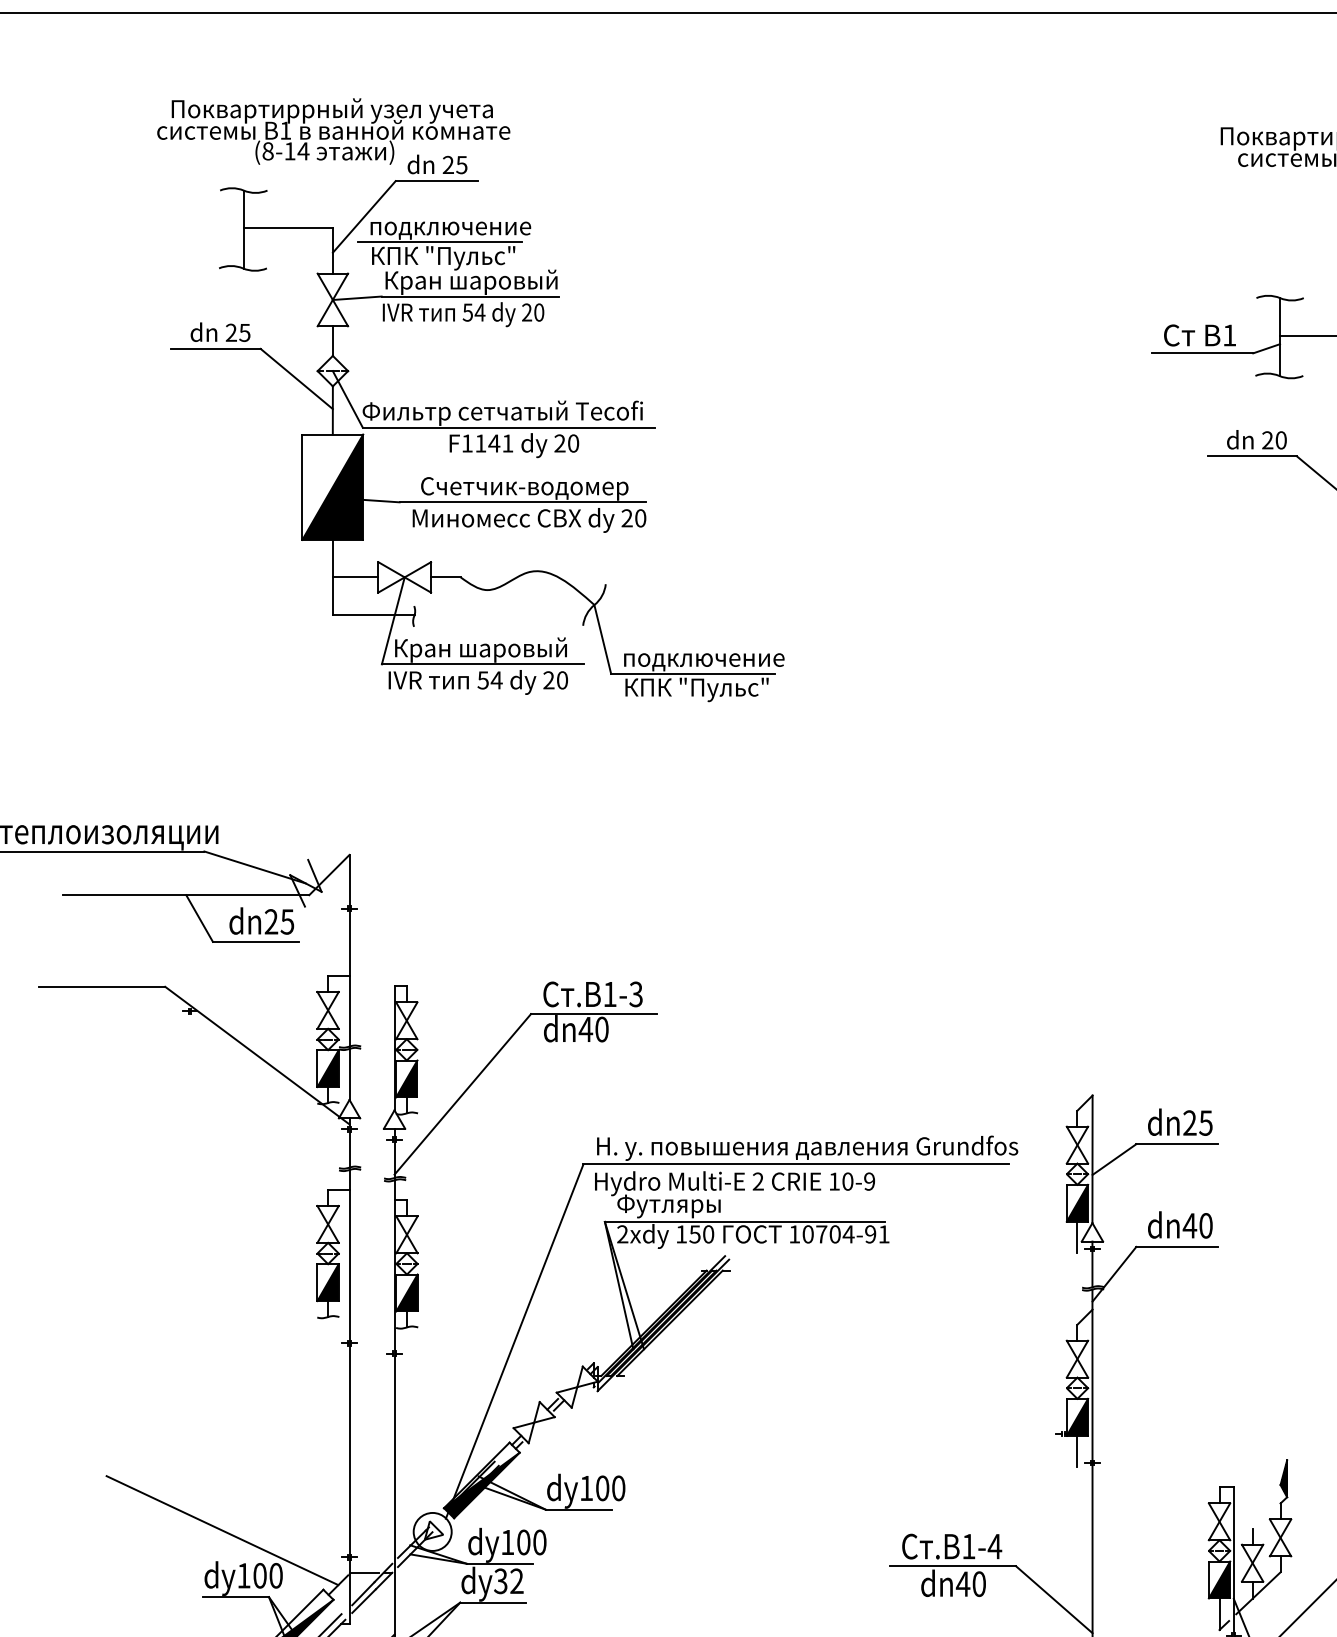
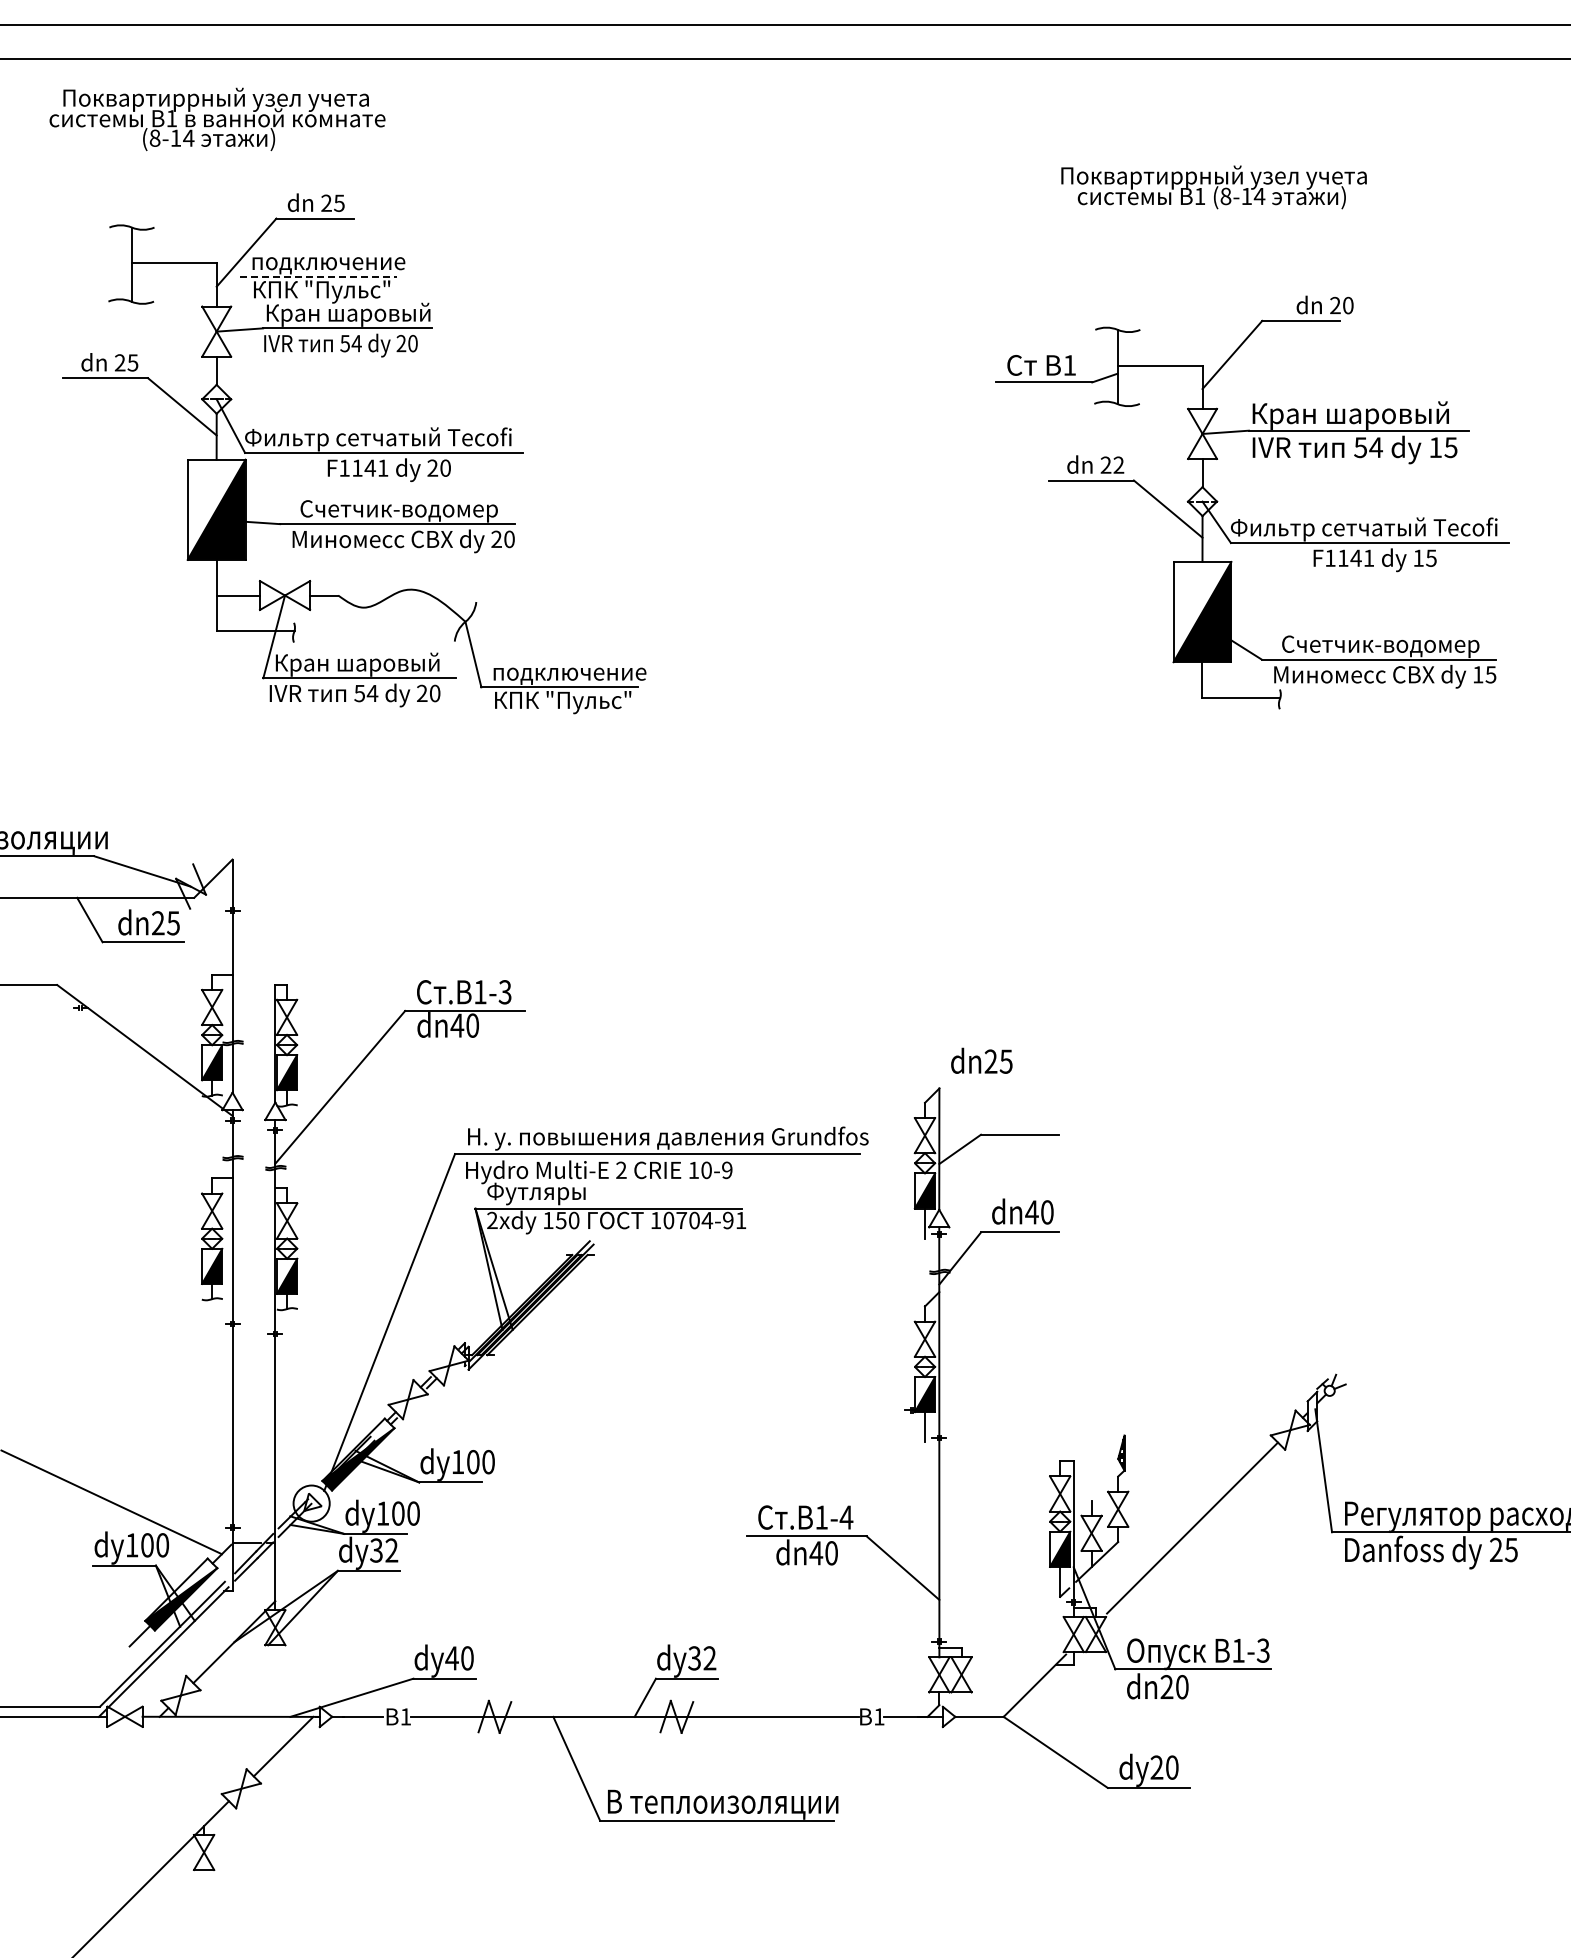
text: (333, 131) -> (217, 119), moved
line: (439, 242) -> (318, 276), solid -> dashed
text: (1280, 439) -> (1118, 464), 20 -> 22
text: (1179, 1121) -> (981, 1060), moved

